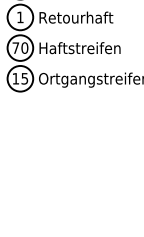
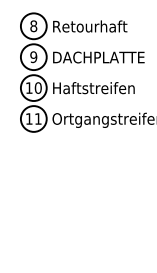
text: (20, 17) -> (33, 57), 1 -> 9
text: (85, 17) -> (99, 57), Retourhaft -> DACHPLATTE
text: (16, 47) -> (29, 87), 70 -> 10
text: (25, 78) -> (38, 118), 15 -> 11

